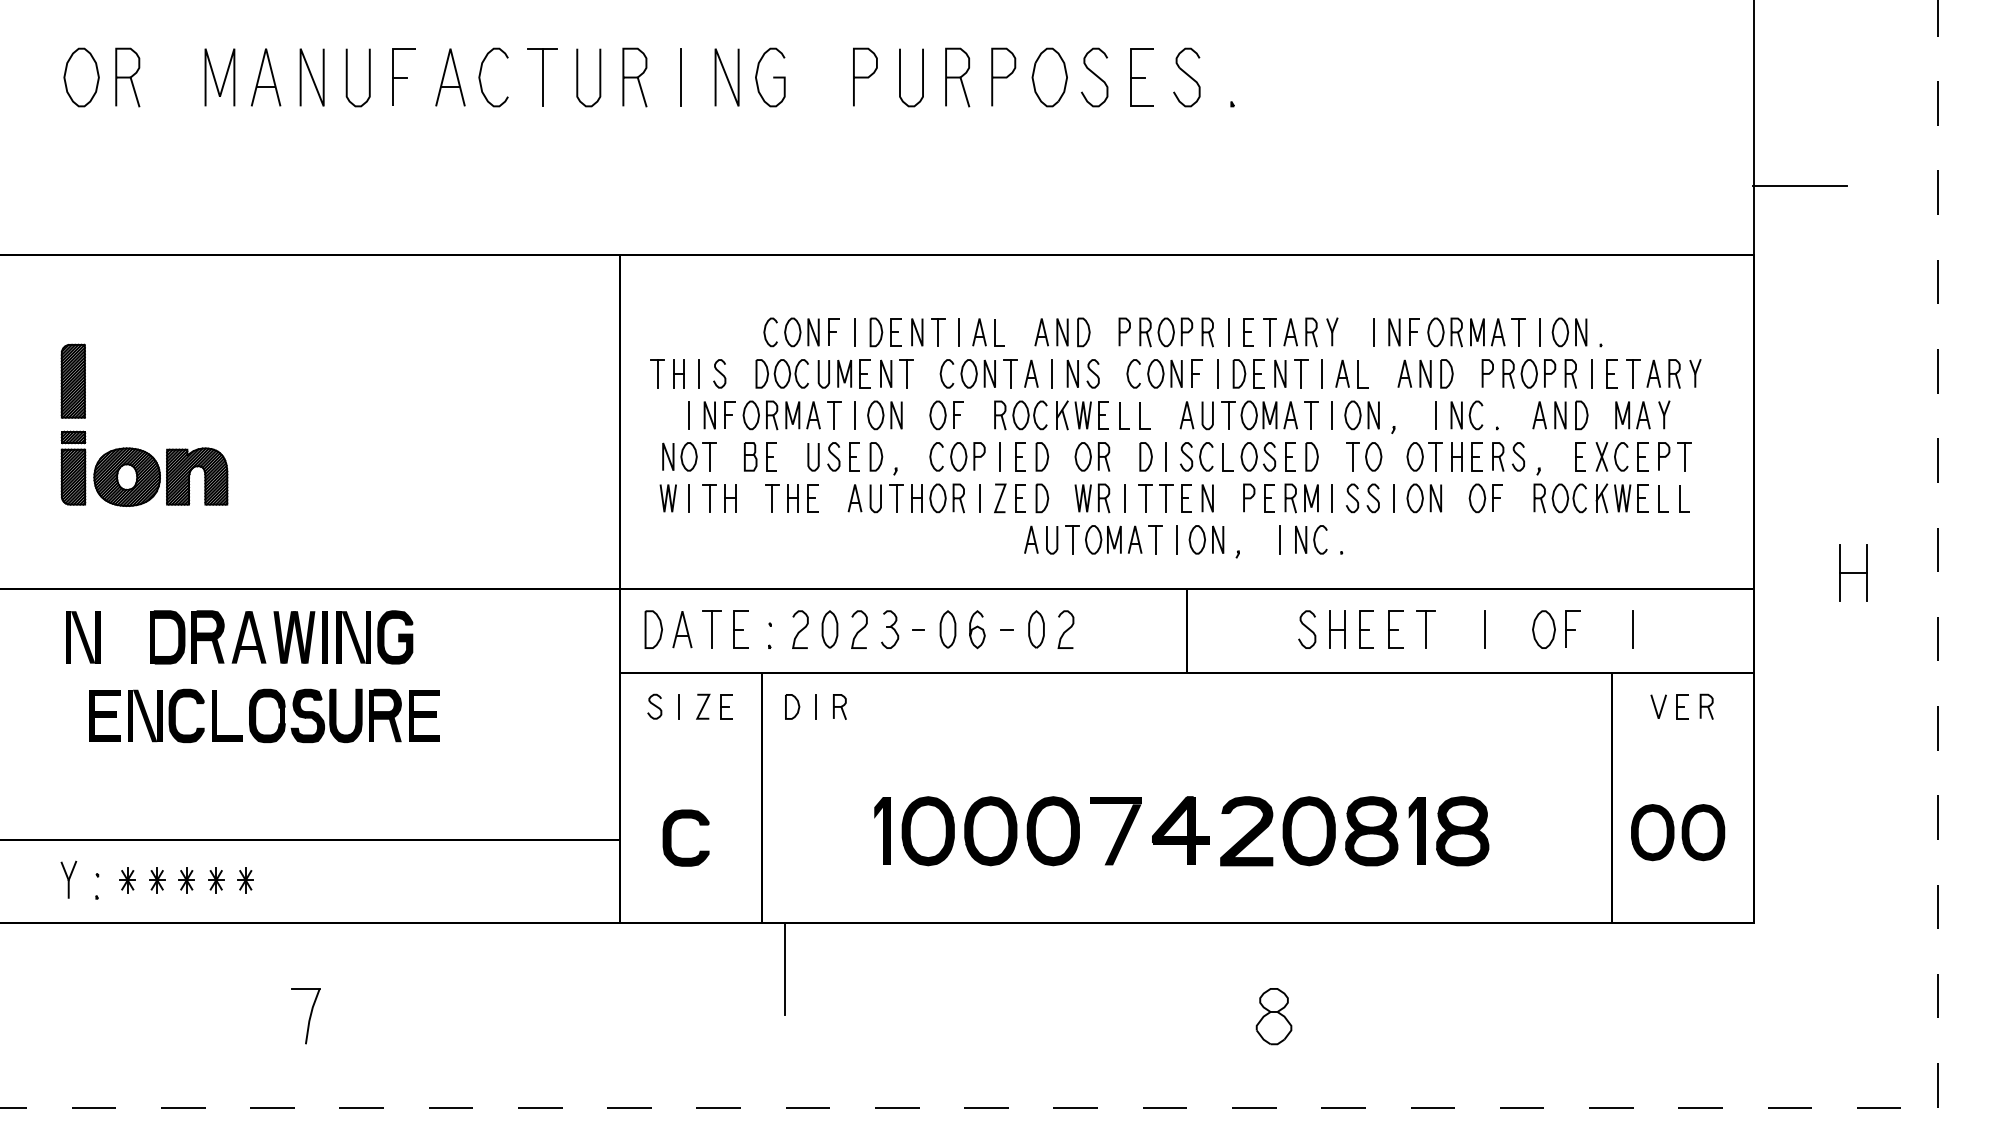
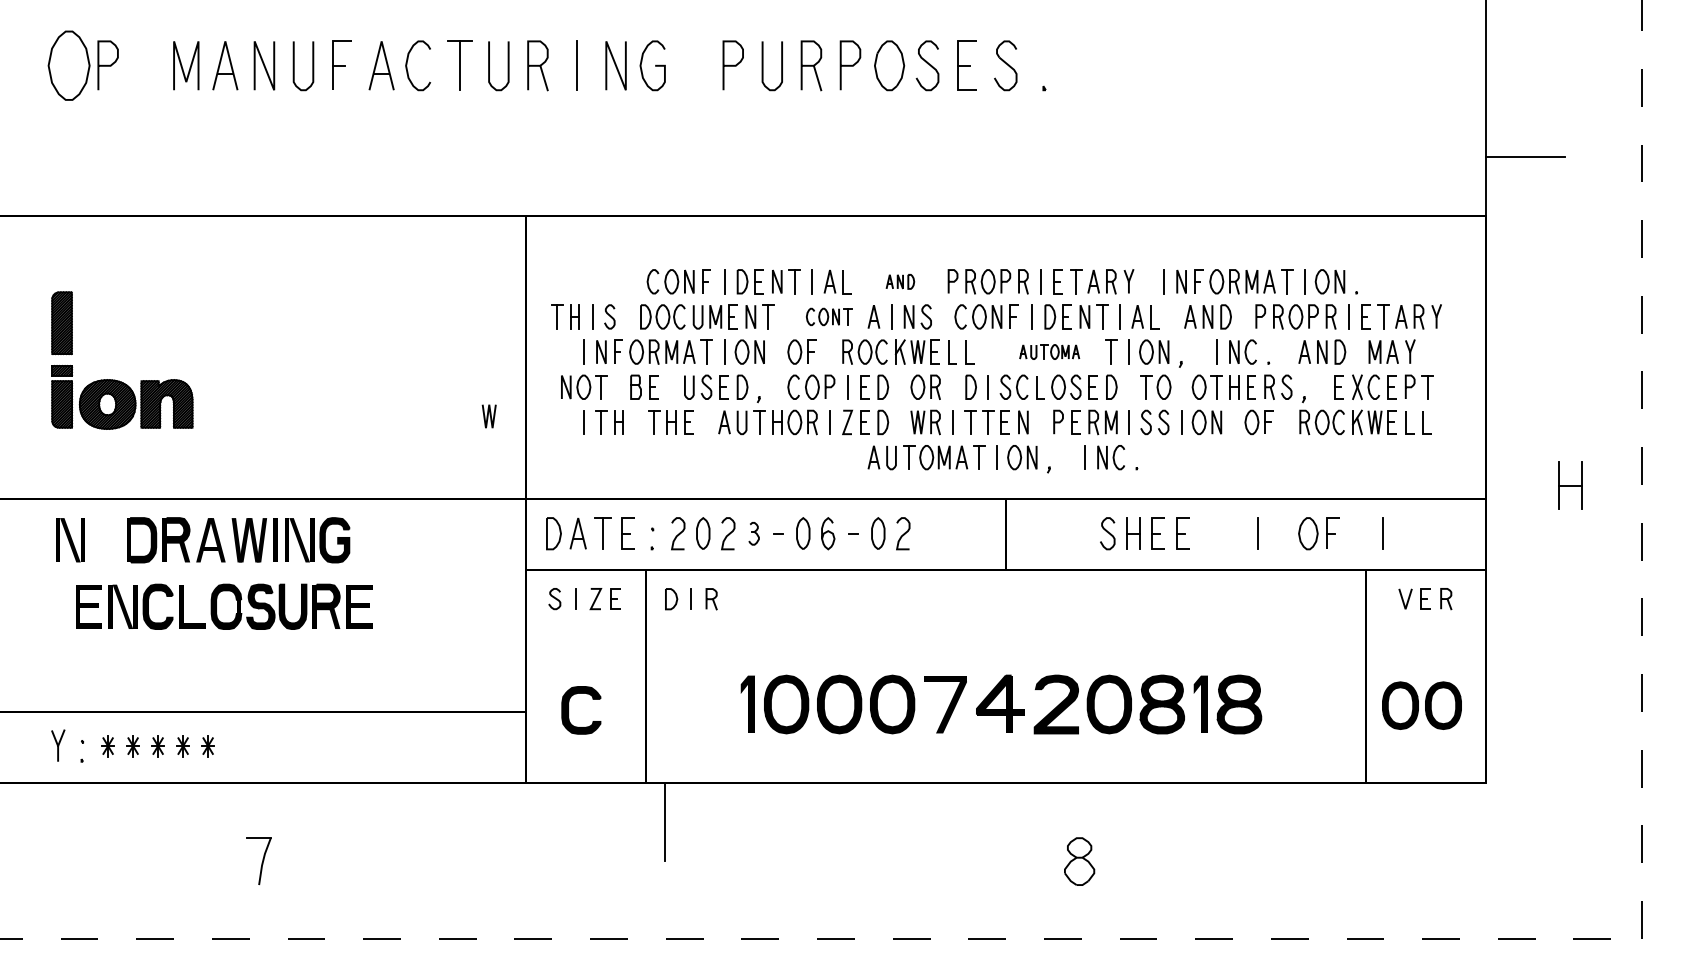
part: (80, 77) -> (68, 65), size x1.4
line: (134, 91) -> (113, 77), removed
part: (1062, 332) -> (900, 281), size x0.6
part: (978, 373) -> (829, 316), size x0.7
part: (1238, 414) -> (1049, 351), size x0.6
line: (667, 498) -> (488, 416), moved
part: (889, 629) -> (753, 533), size x0.7
part: (1426, 629) -> (1208, 533), removed

